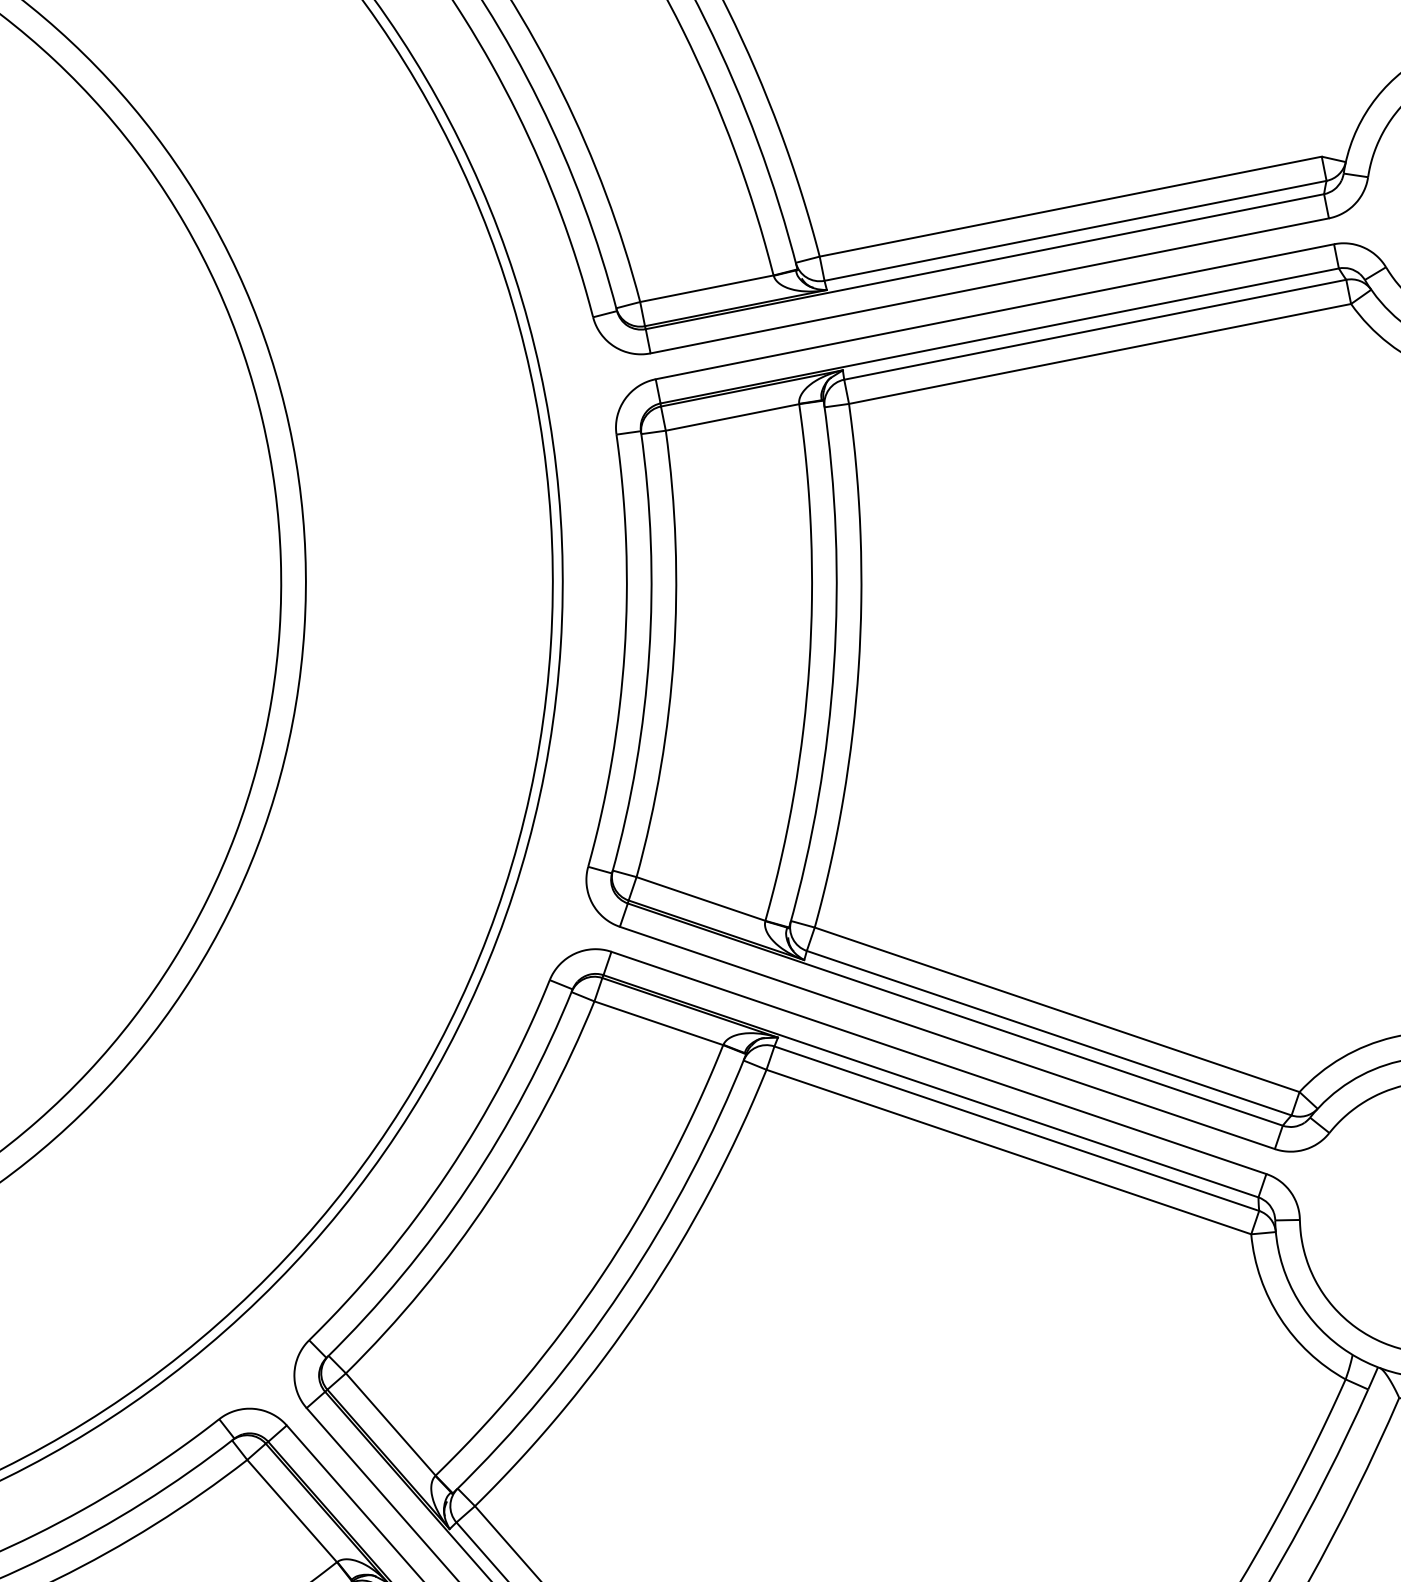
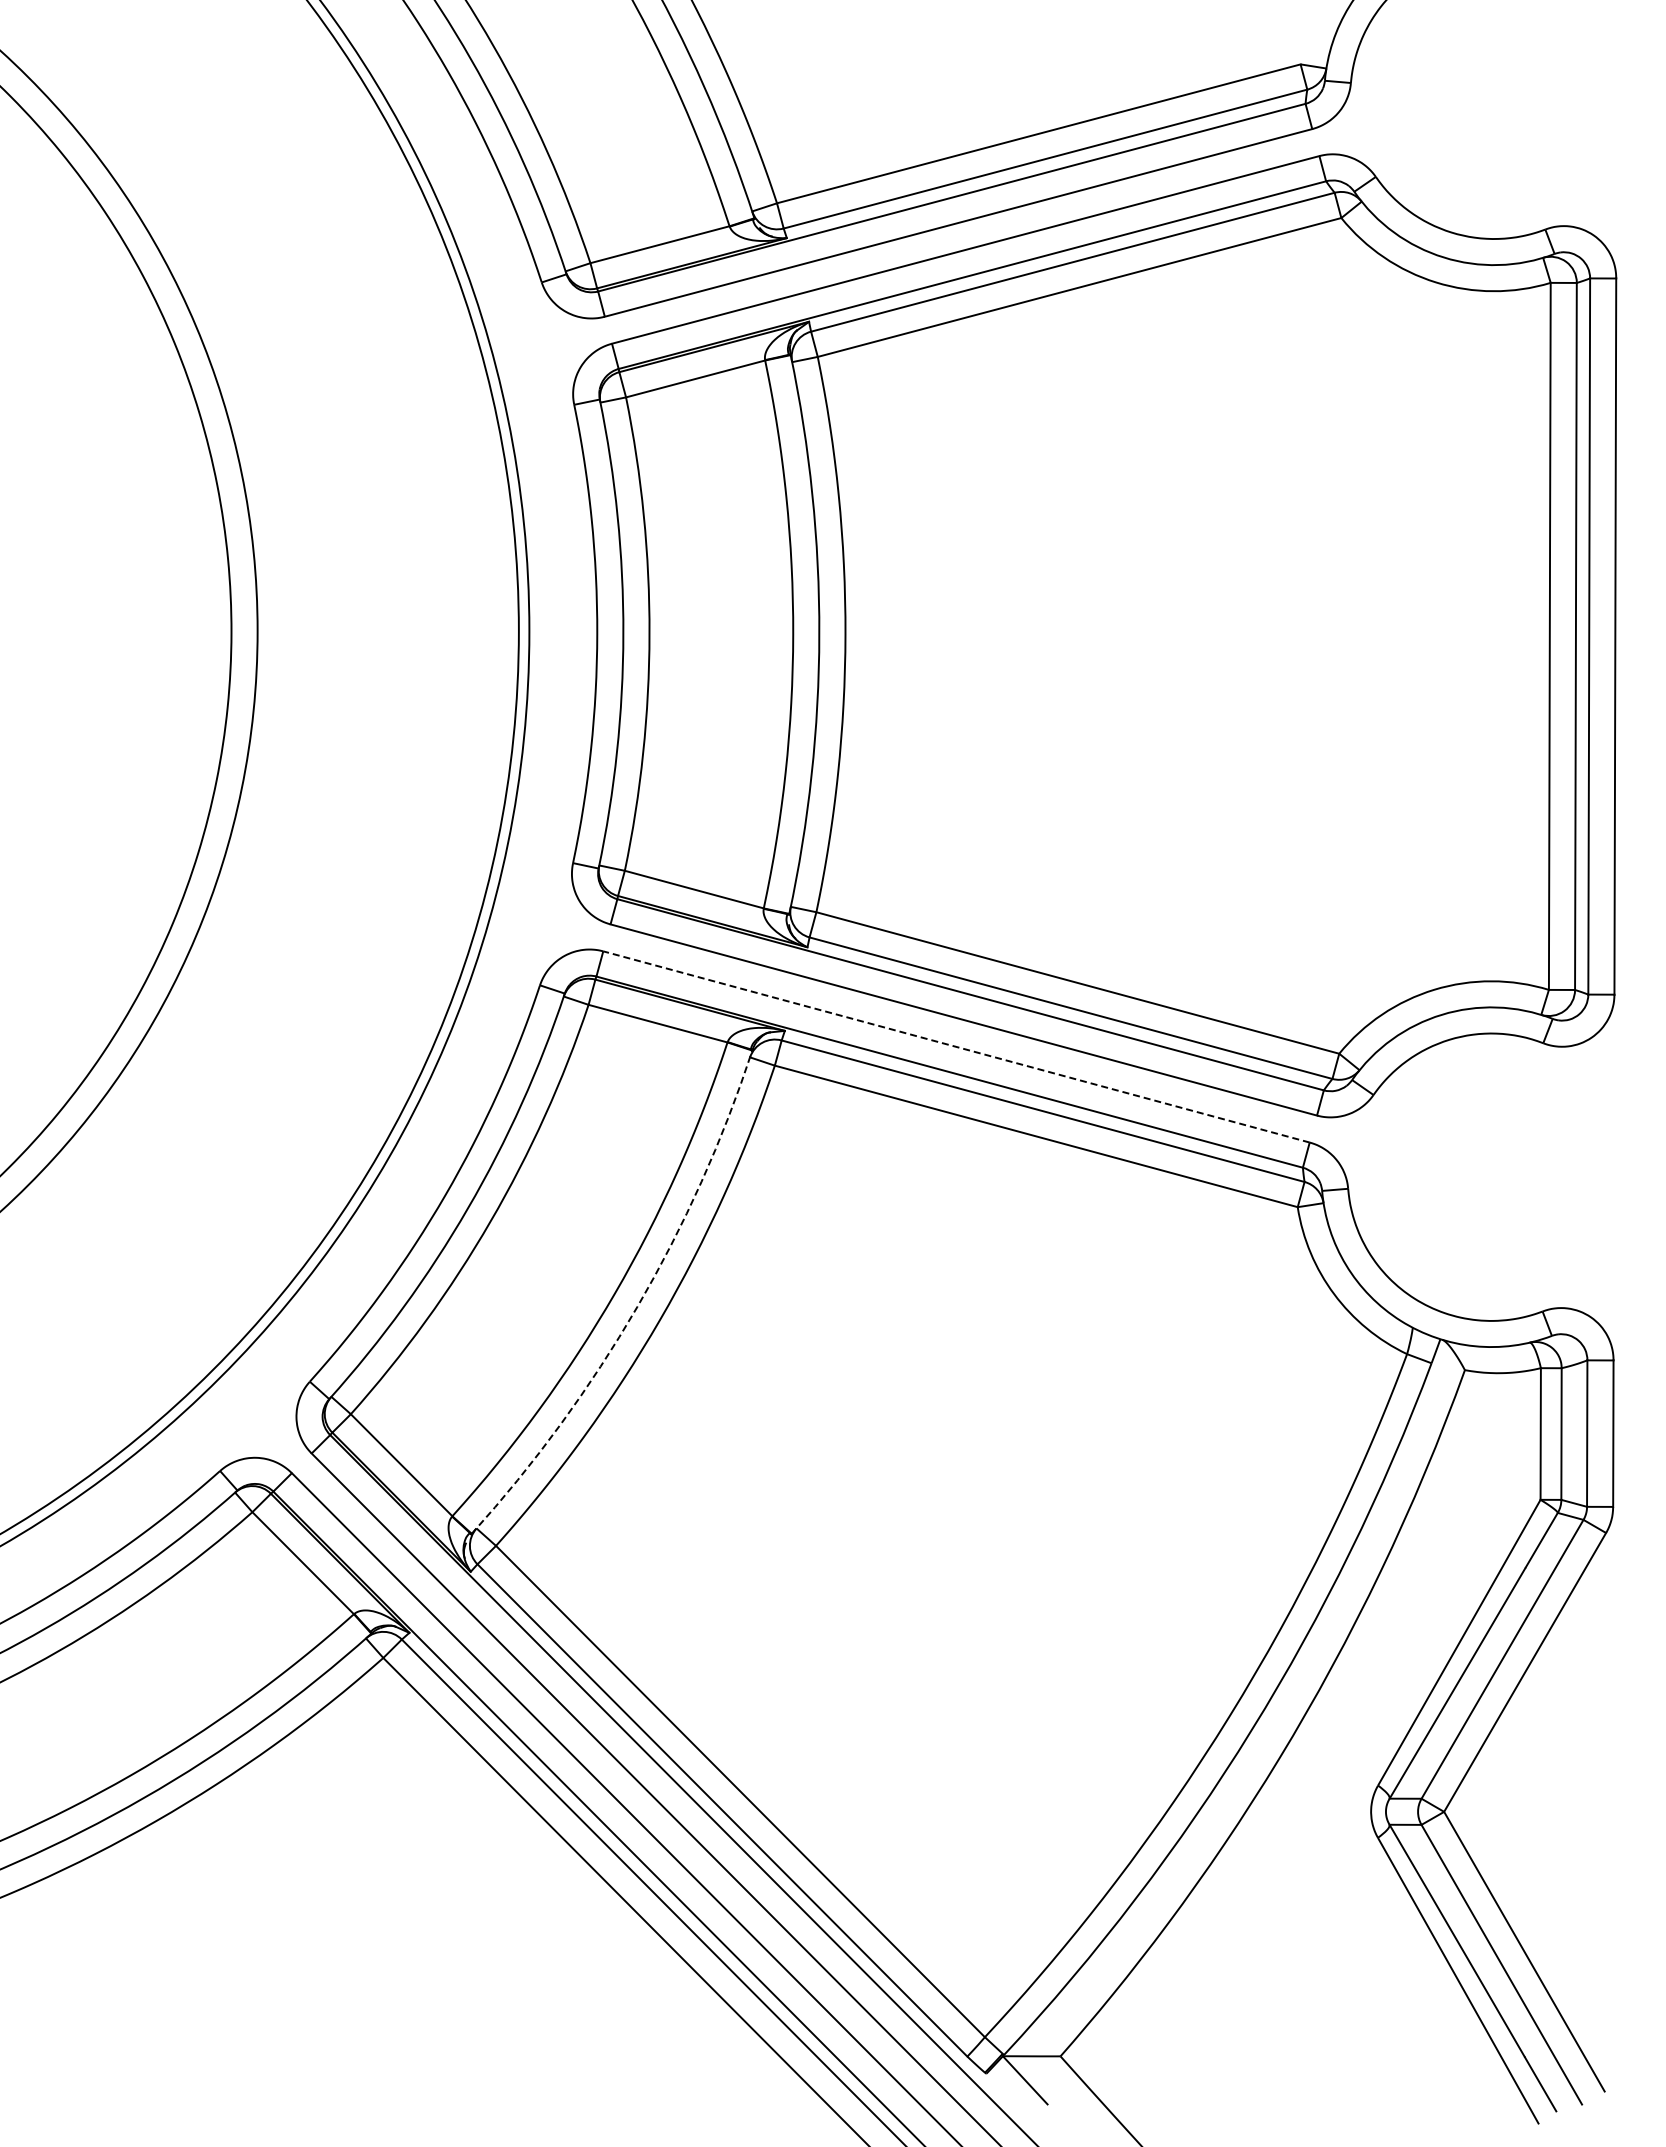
line: (938, 1062) -> (956, 1046), solid -> dashed
arc: (622, 1288) -> (637, 1306), solid -> dashed

